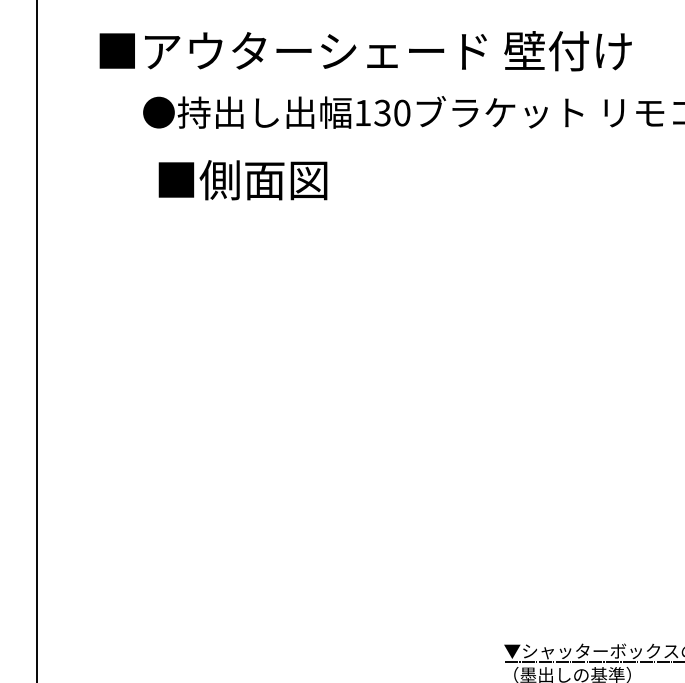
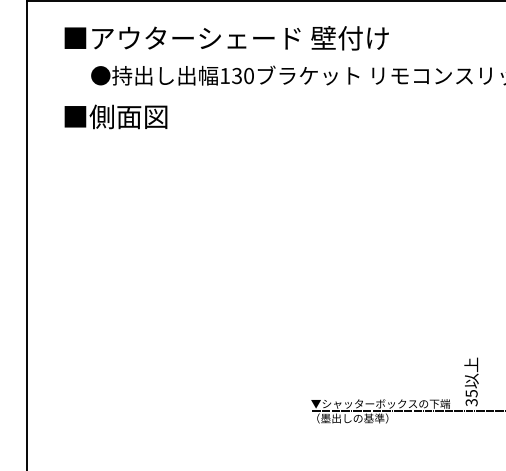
text: (242, 179) -> (115, 116), moved

